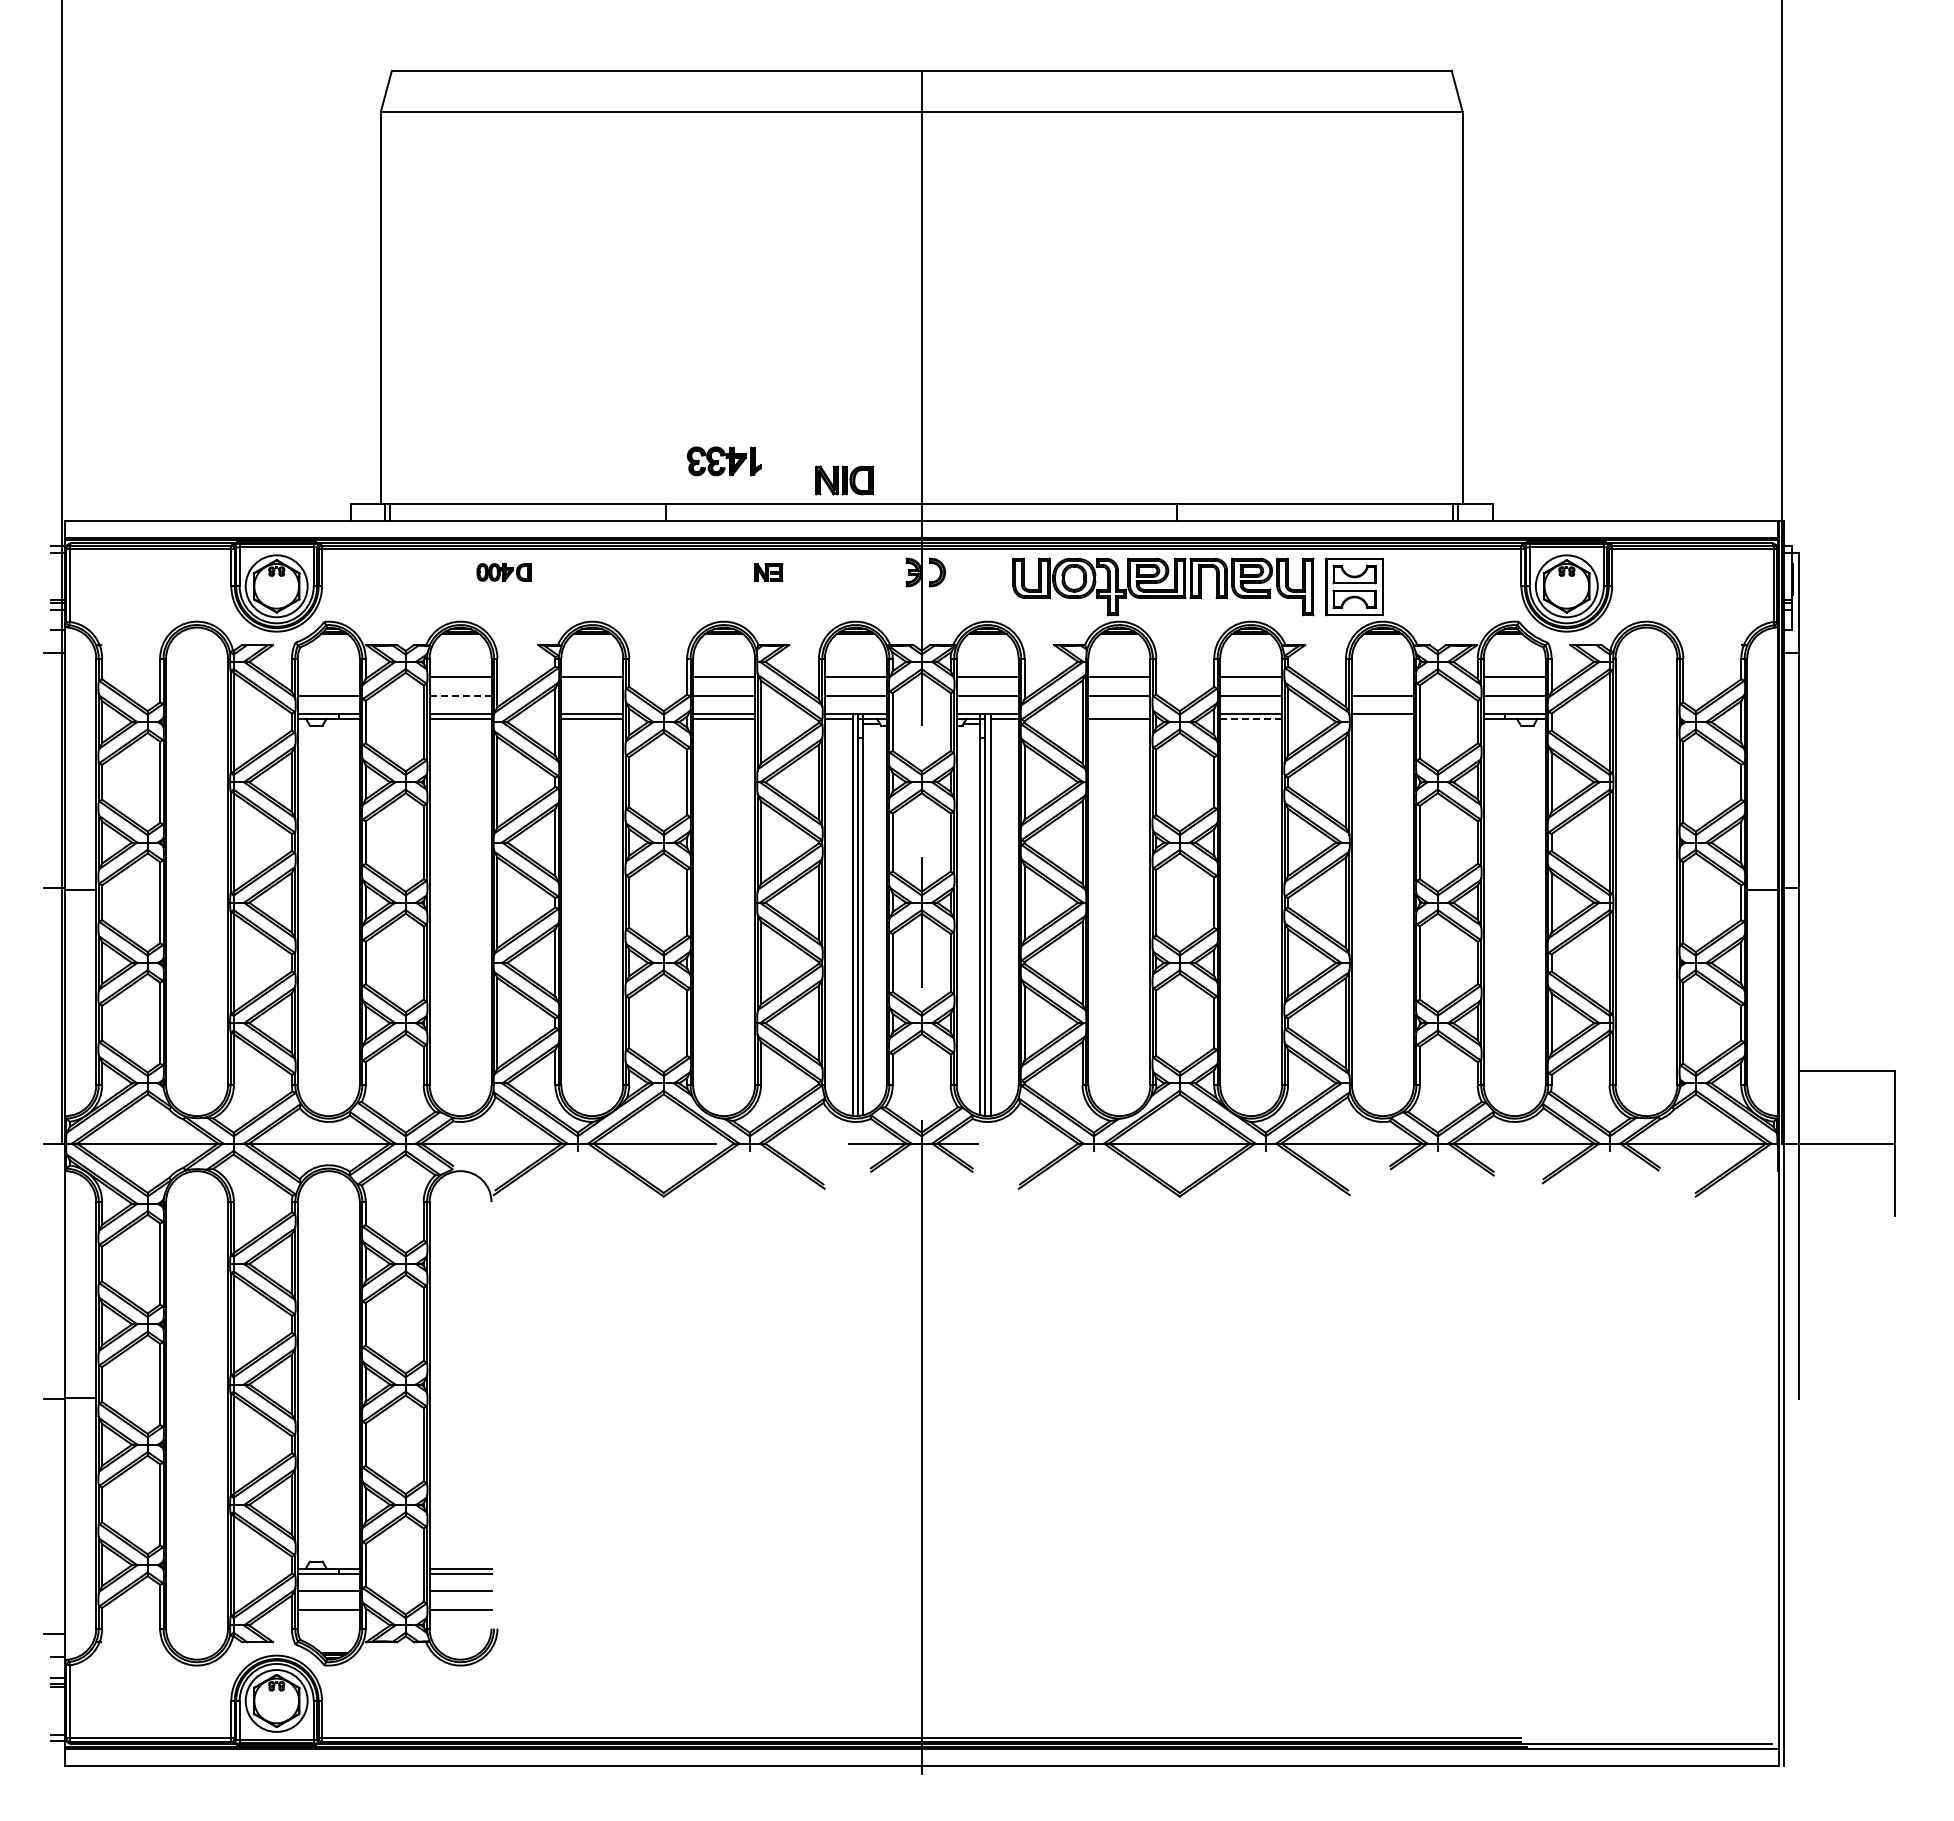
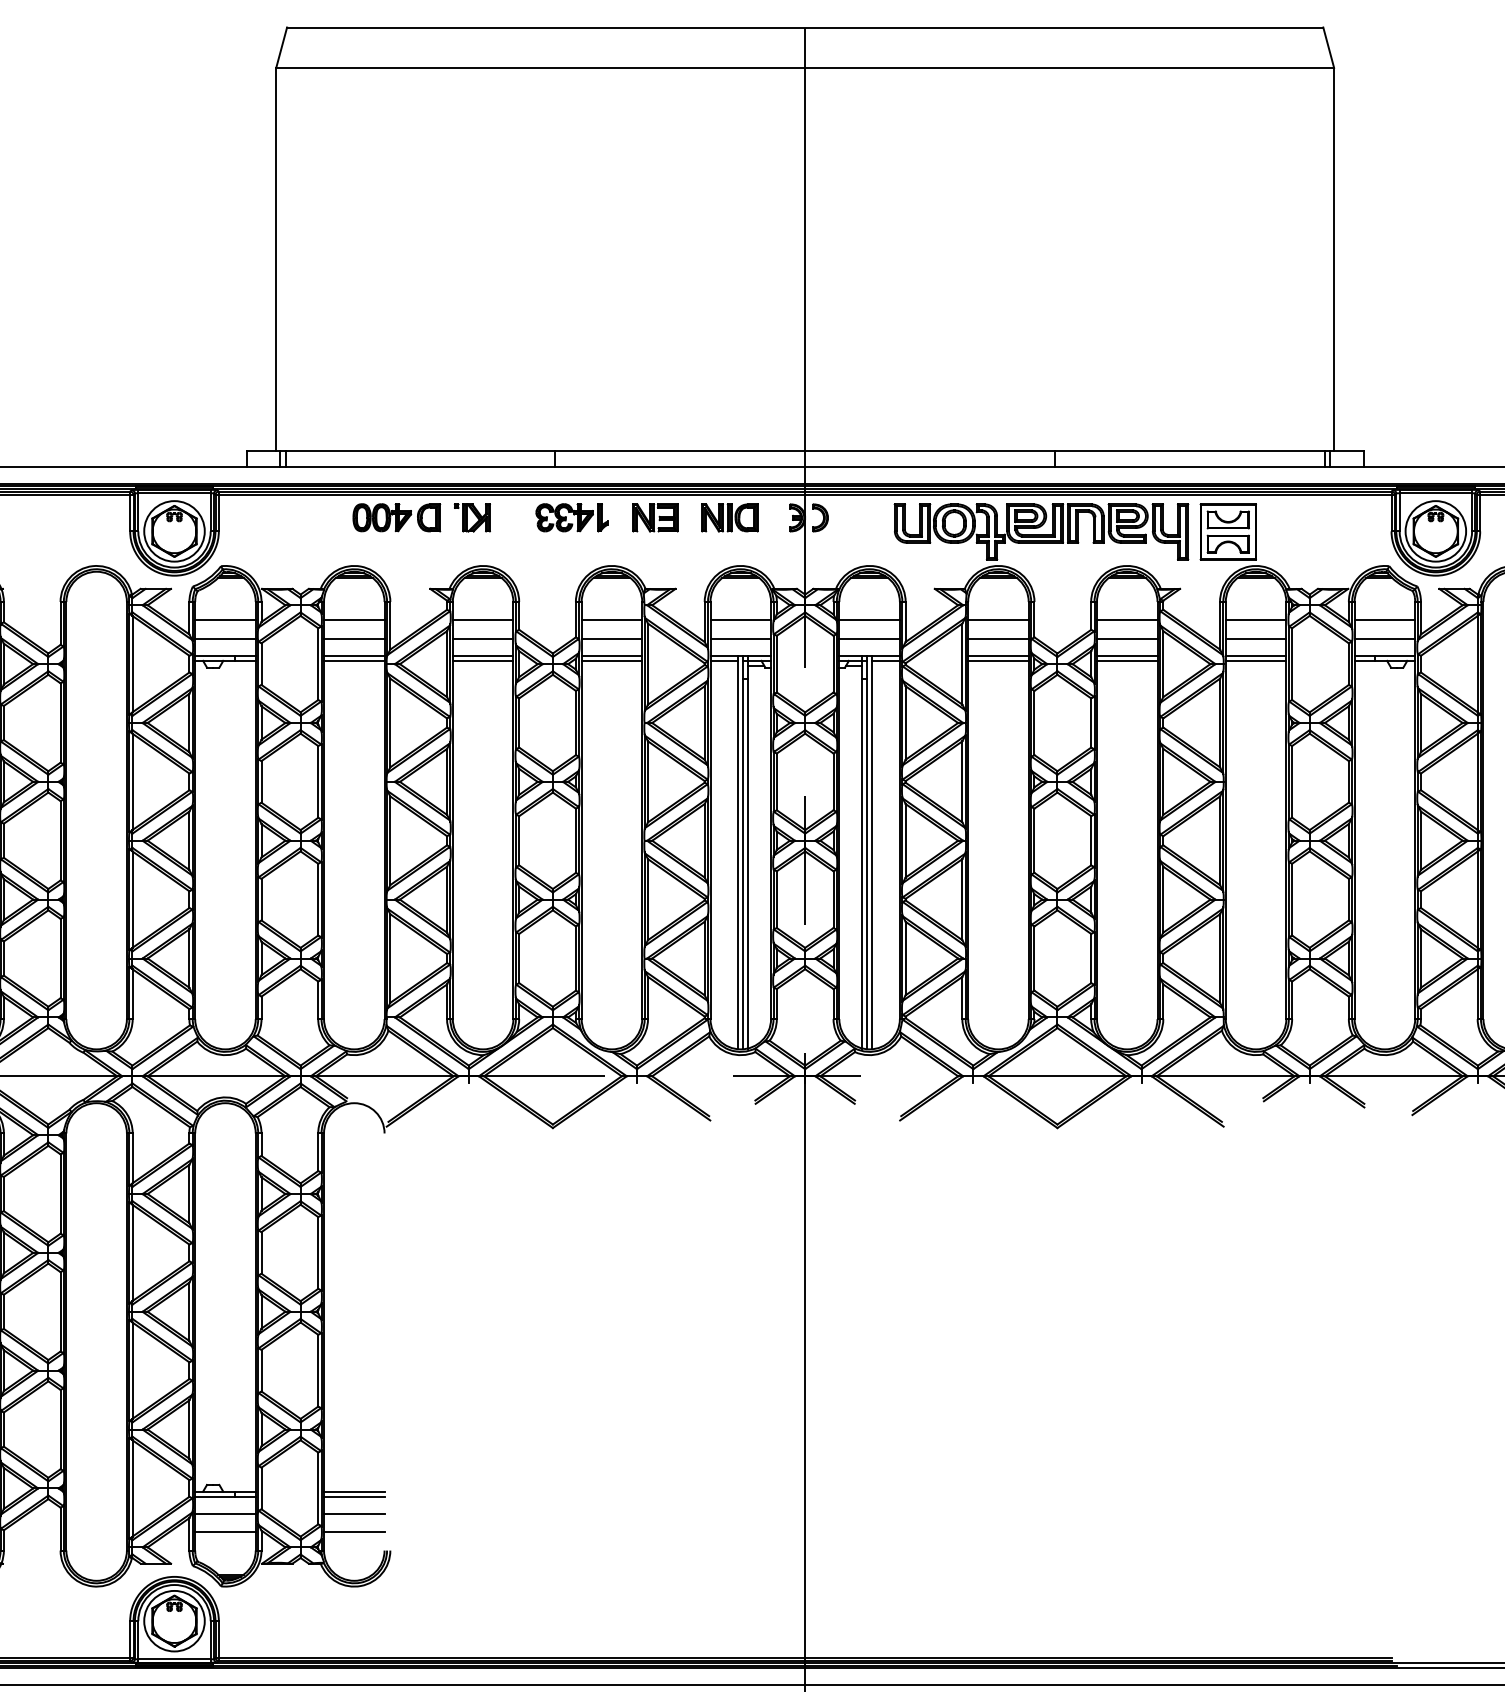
part: (723, 461) -> (571, 517), moved
part: (844, 480) -> (729, 517), moved
part: (503, 572) -> (396, 517), size x1.67
part: (581, 572) -> (472, 517), added
part: (768, 572) -> (655, 517), size x1.67
line: (328, 677) -> (225, 620), added
line: (1382, 677) -> (1255, 620), added
line: (460, 695) -> (354, 638), dashed -> solid
line: (592, 695) -> (483, 638), added
line: (1119, 713) -> (998, 655), added
line: (1251, 718) -> (1127, 660), dashed -> solid
line: (1382, 718) -> (1255, 660), added

